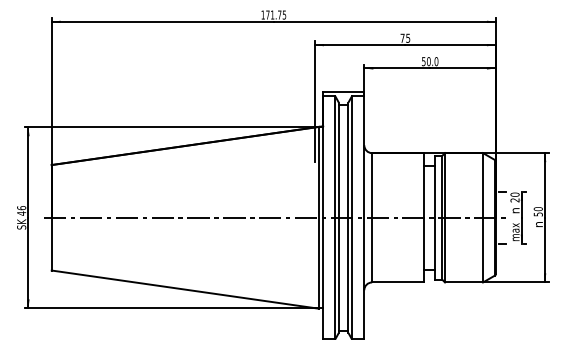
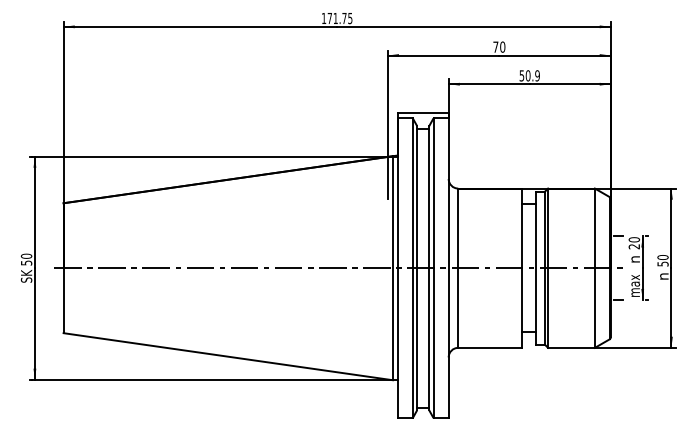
text: (408, 37) -> (503, 46), 75 -> 70
text: (436, 61) -> (537, 75), 50.0 -> 50.9
text: (21, 210) -> (26, 259), 46 -> 50

